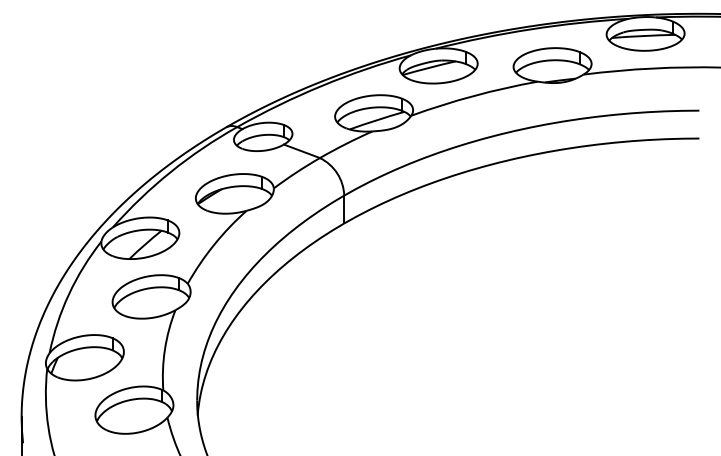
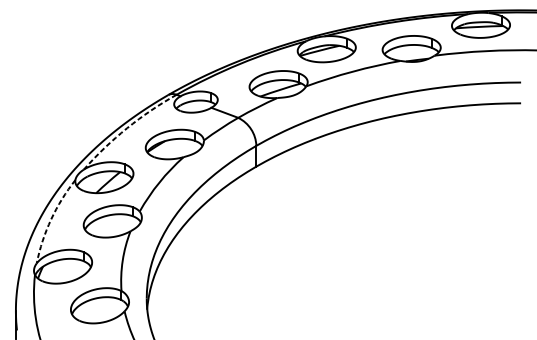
arc: (170, 172) -> (126, 128), solid -> dashed
arc: (68, 294) -> (50, 219), solid -> dashed

